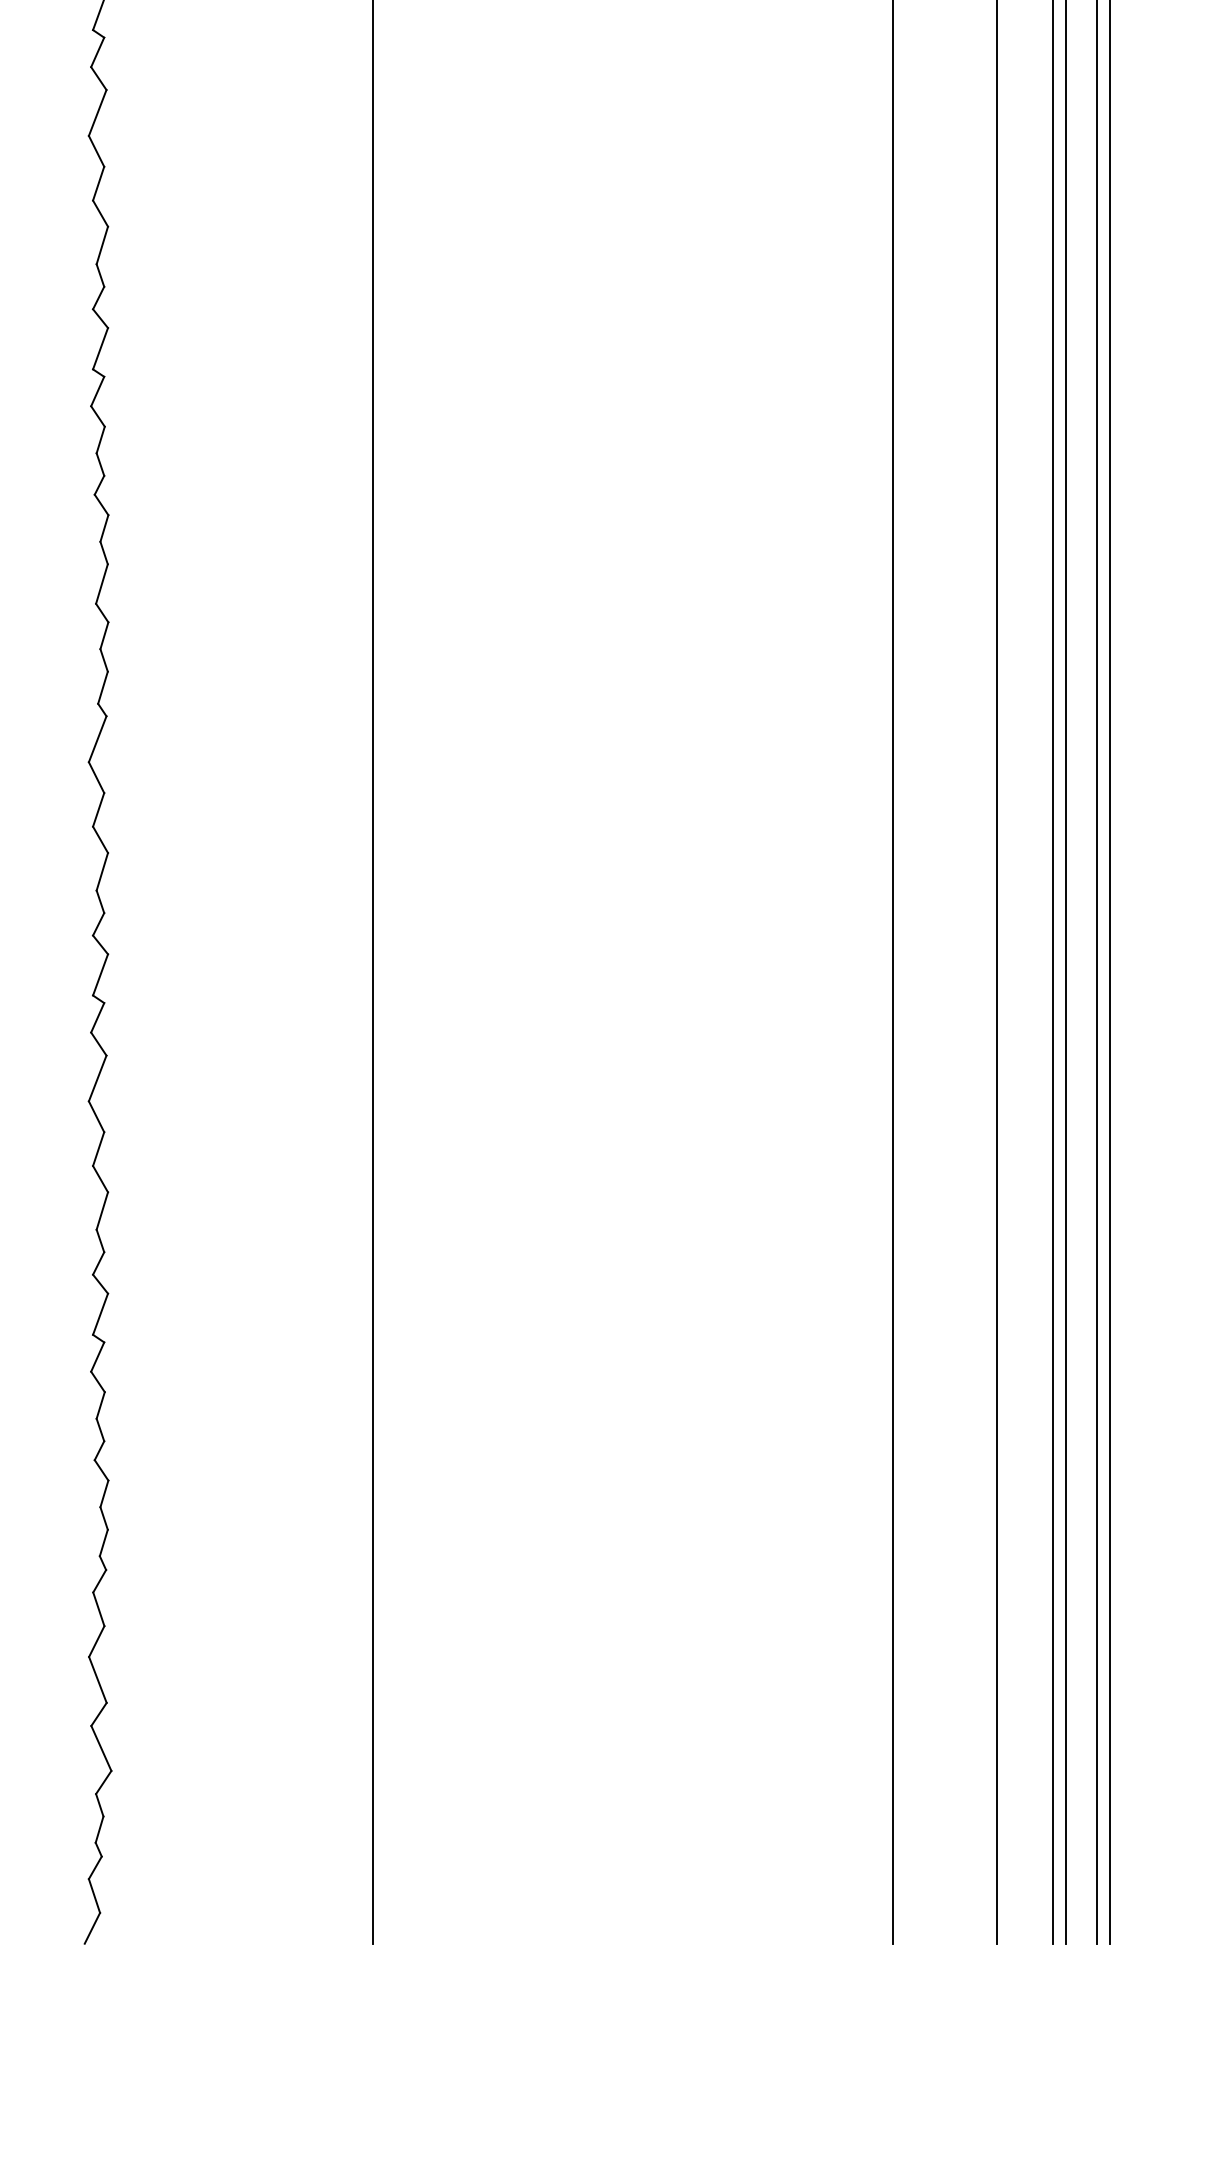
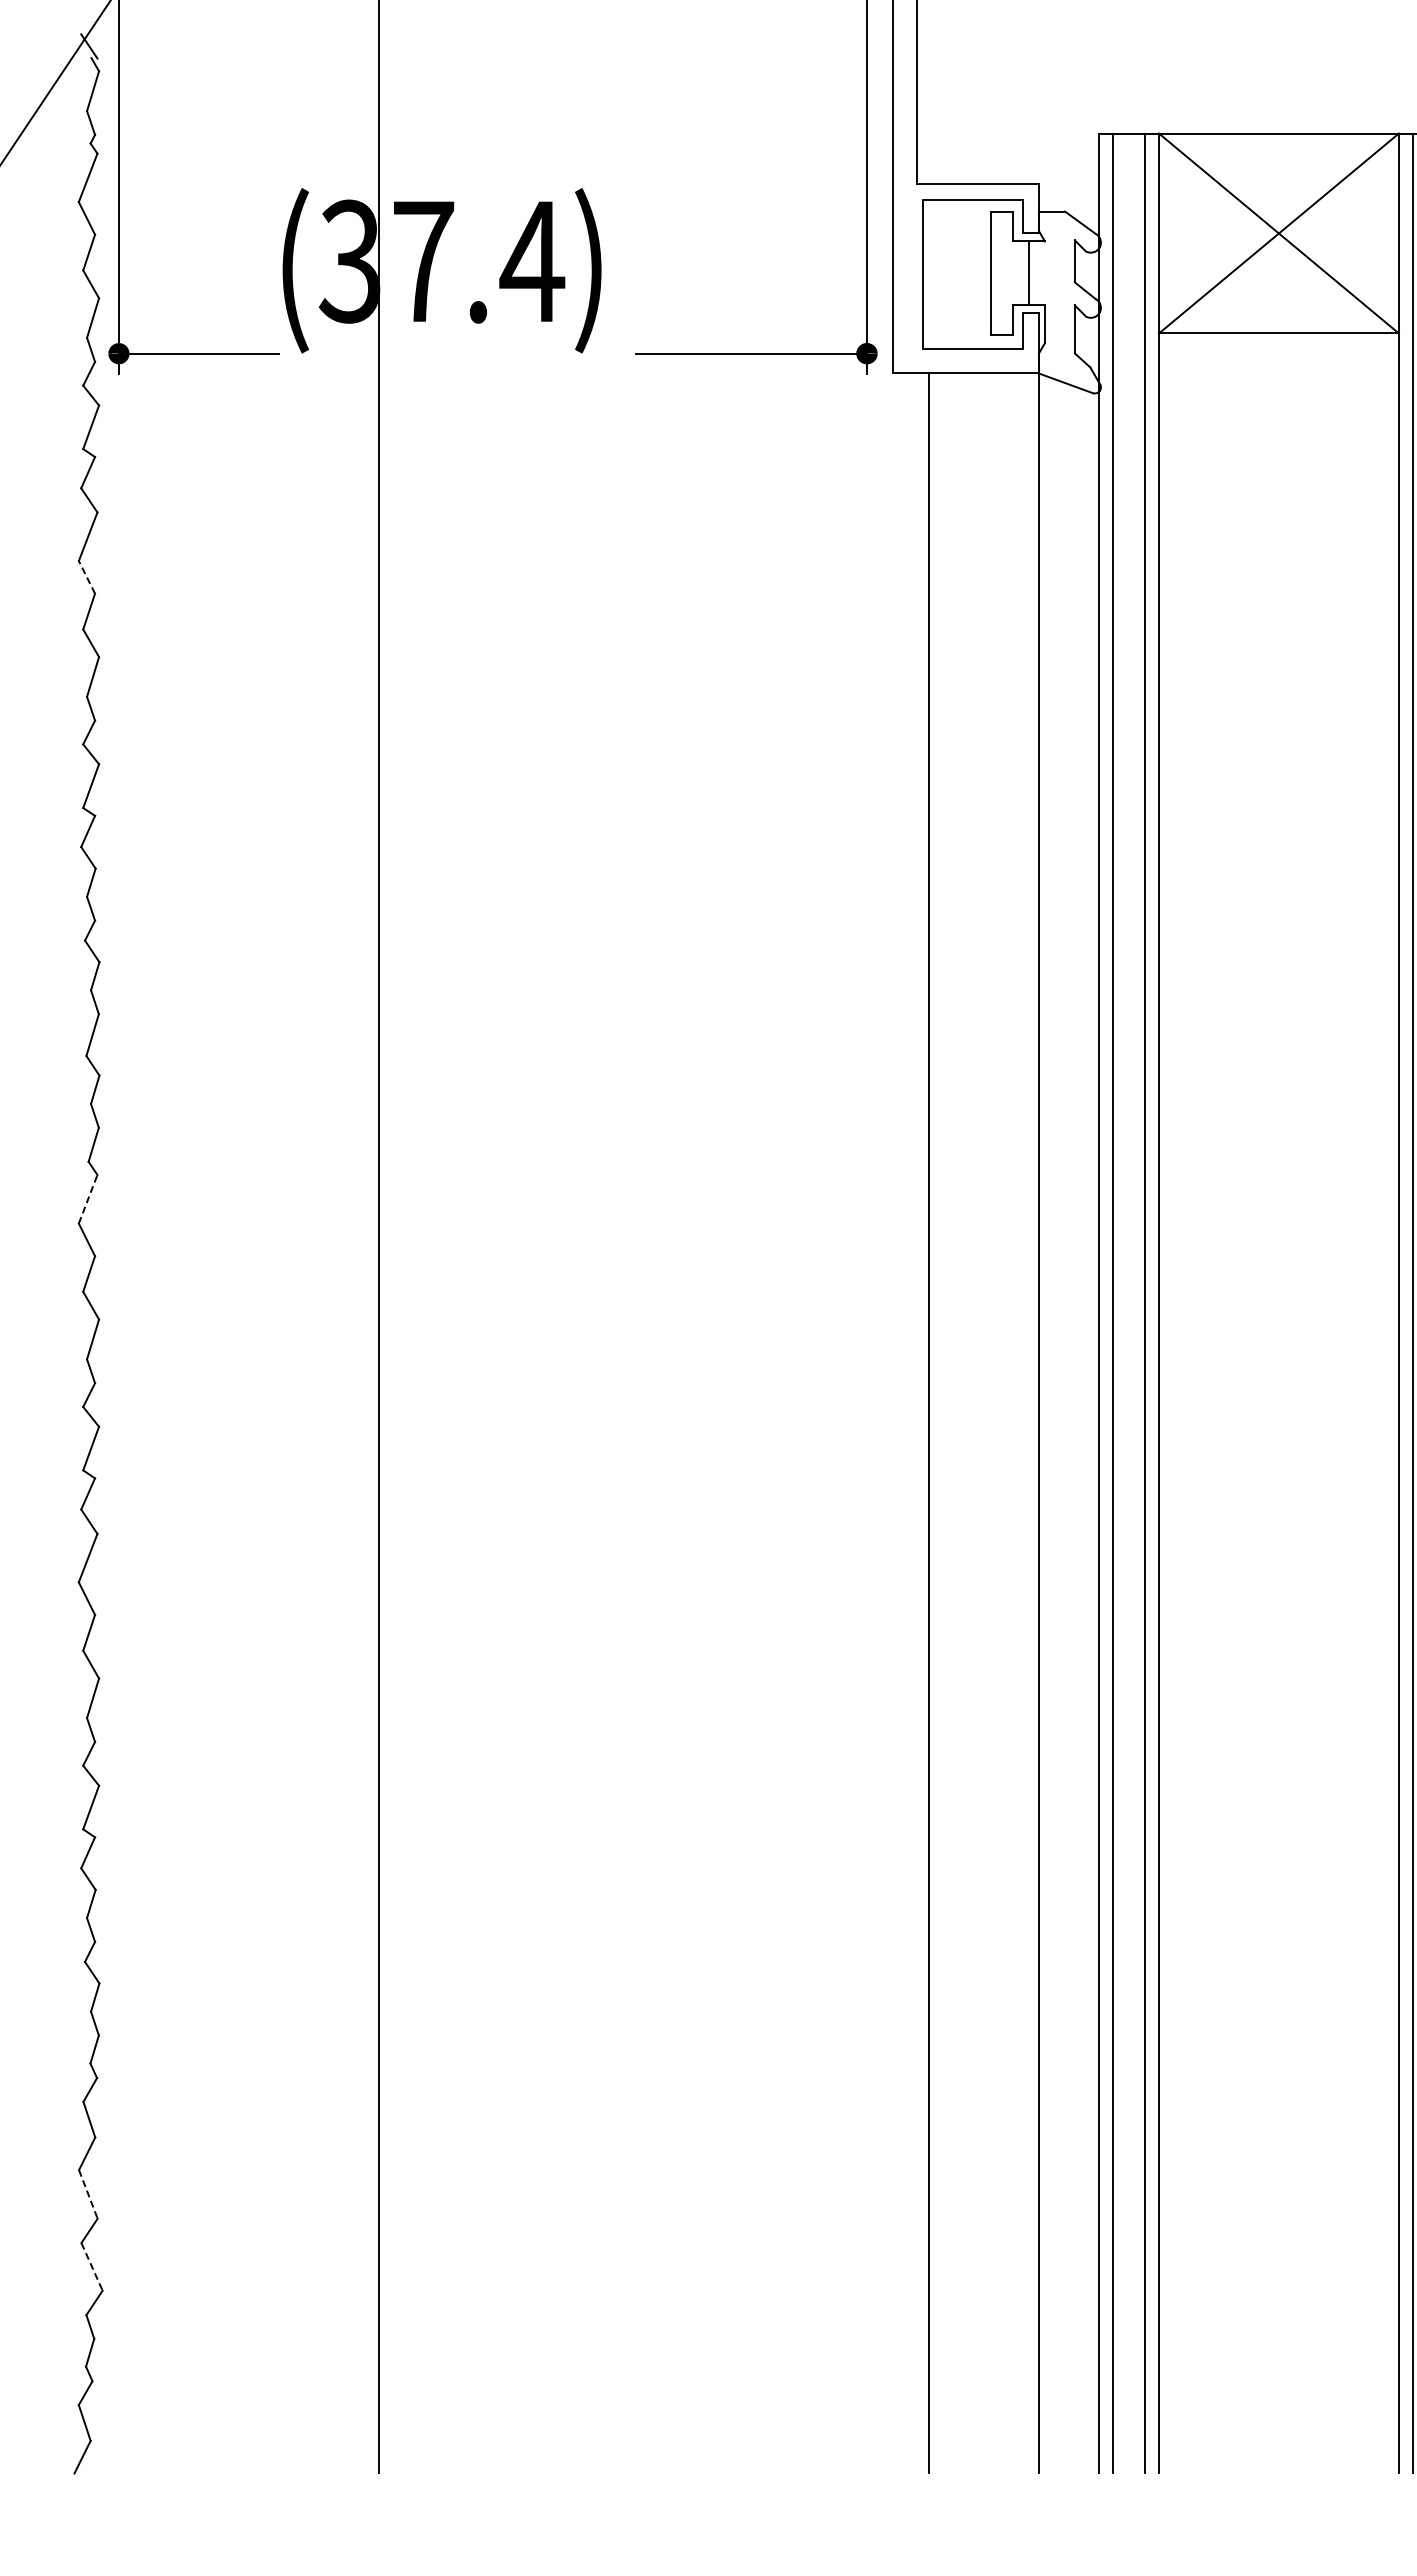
line: (96, 150) -> (86, 576), solid -> dashed
line: (98, 738) -> (88, 1198), solid -> dashed
line: (98, 1680) -> (88, 2194), solid -> dashed
line: (101, 1749) -> (92, 2267), solid -> dashed

